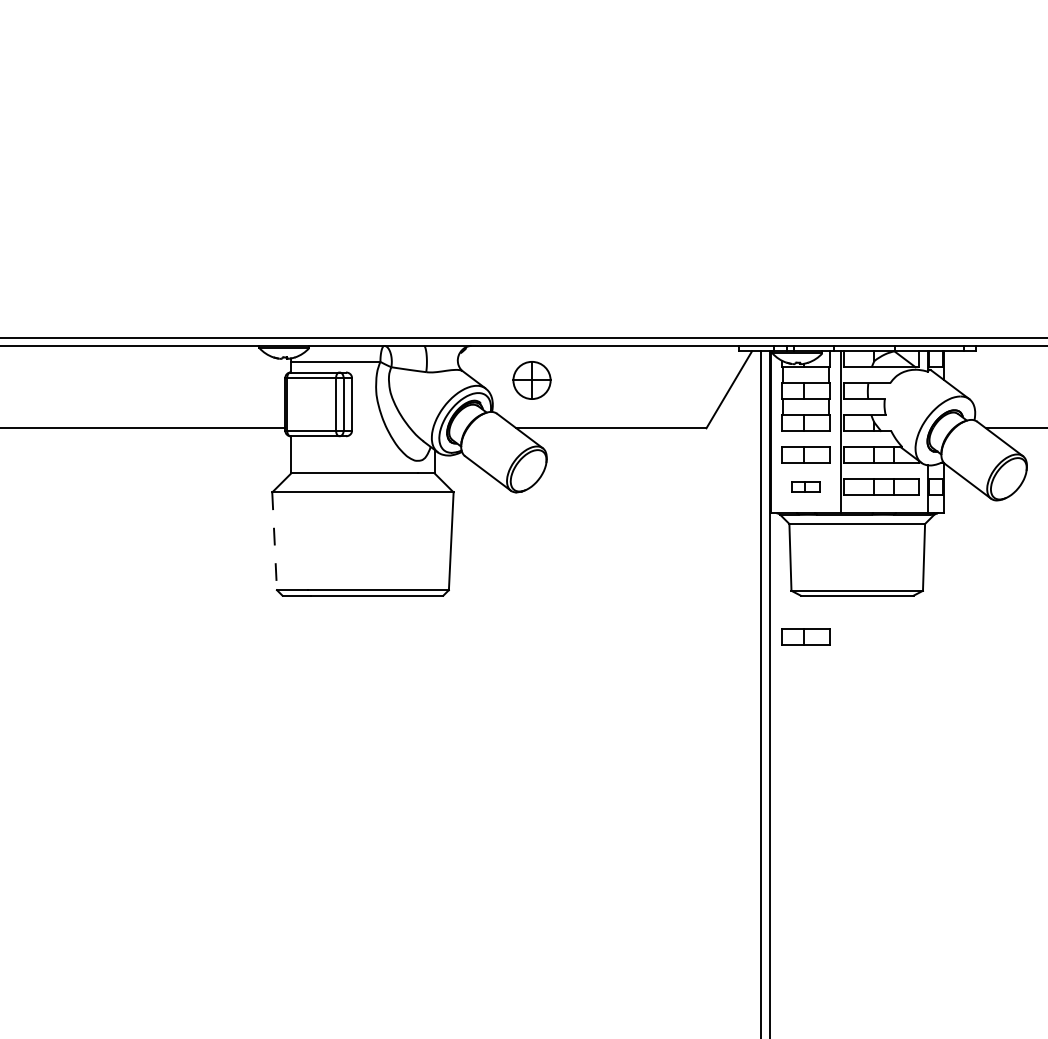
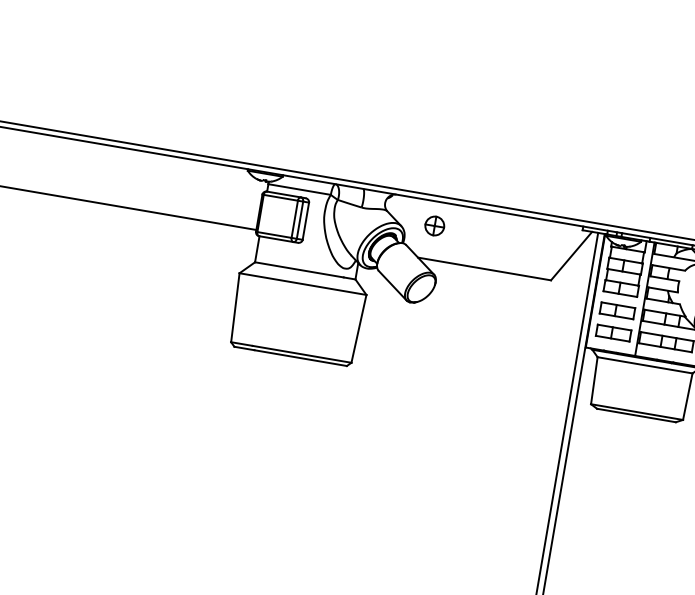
part: (532, 380) -> (435, 226), size x0.71
part: (805, 486) -> (613, 332), size x1.67
line: (274, 541) -> (235, 307), dashed -> solid
part: (805, 636) -> (595, 437), removed

